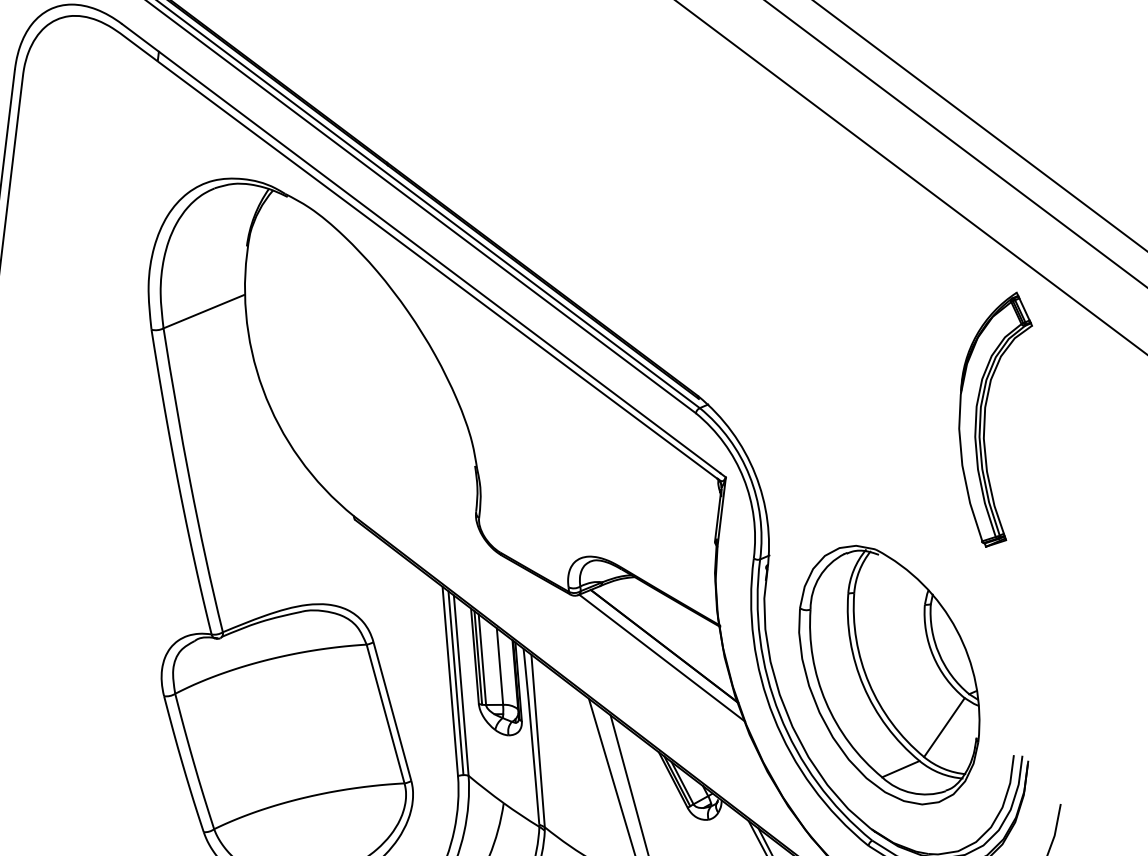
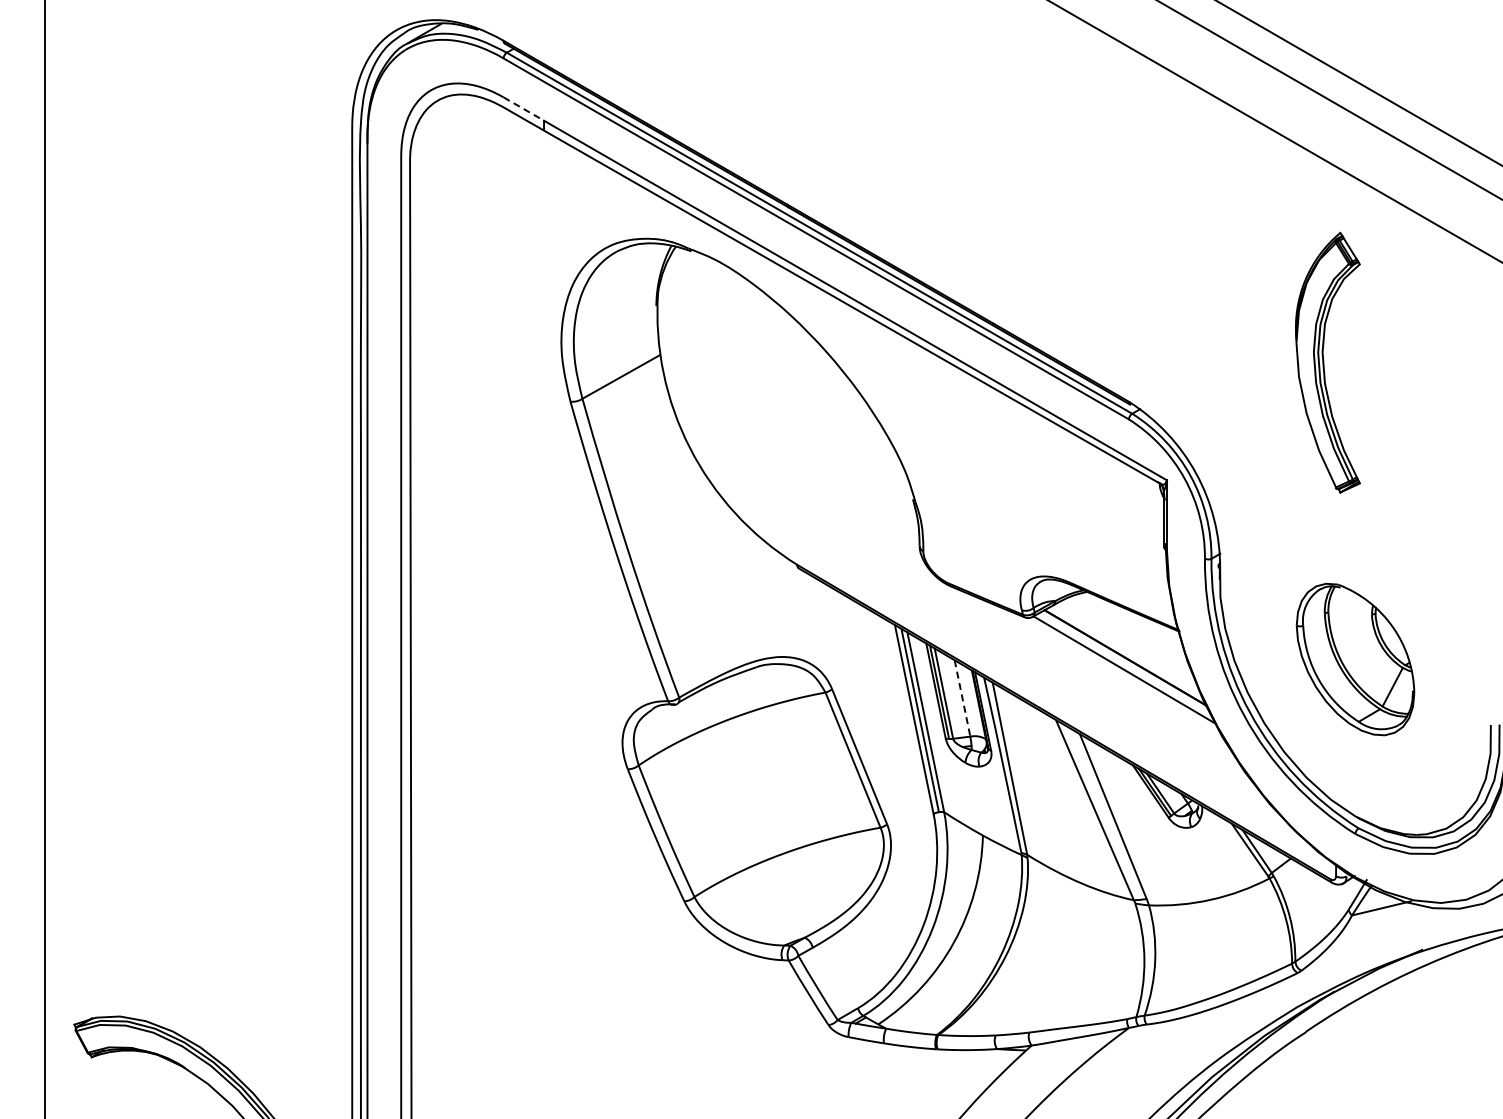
line: (141, 38) -> (524, 109), solid -> dashed
part: (988, 418) -> (1327, 362), moved
line: (499, 666) -> (962, 698), solid -> dashed
part: (889, 675) -> (1355, 659), size x0.6

